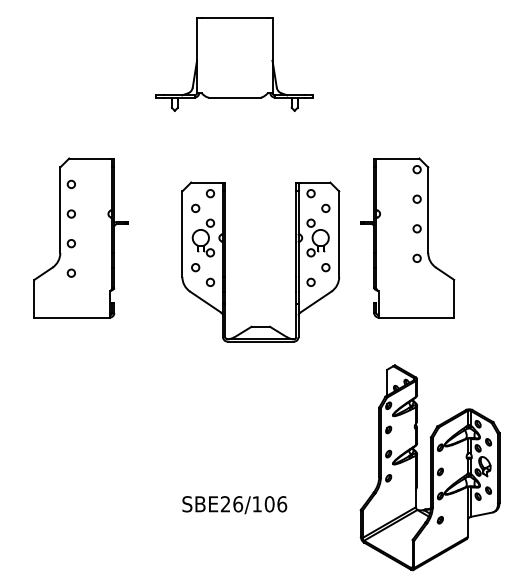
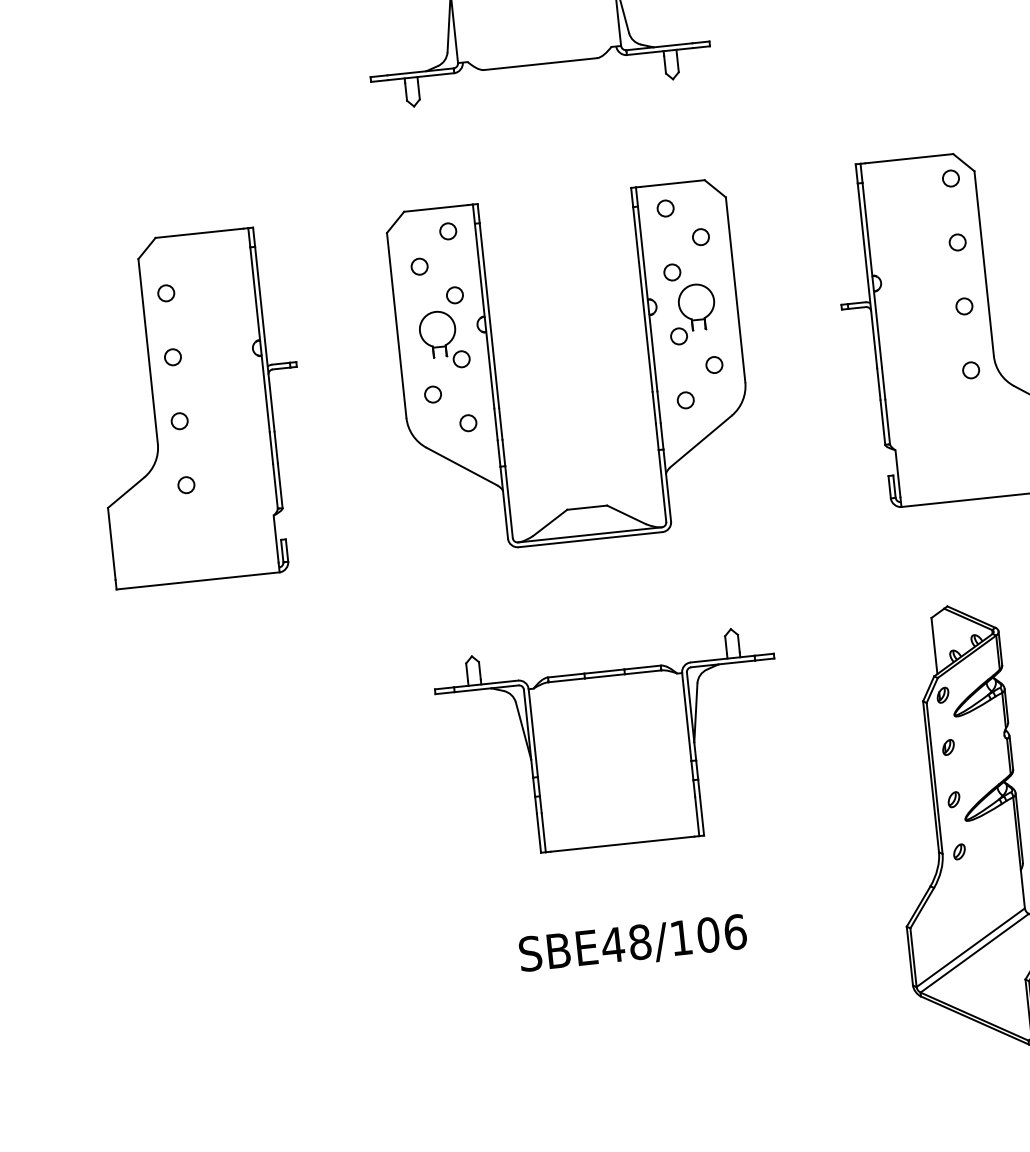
part: (80, 237) -> (197, 405), moved
part: (225, 261) -> (496, 374), moved
part: (234, 411) -> (611, 742), added
text: (231, 504) -> (625, 944), SBE26/106 -> SBE48/106

